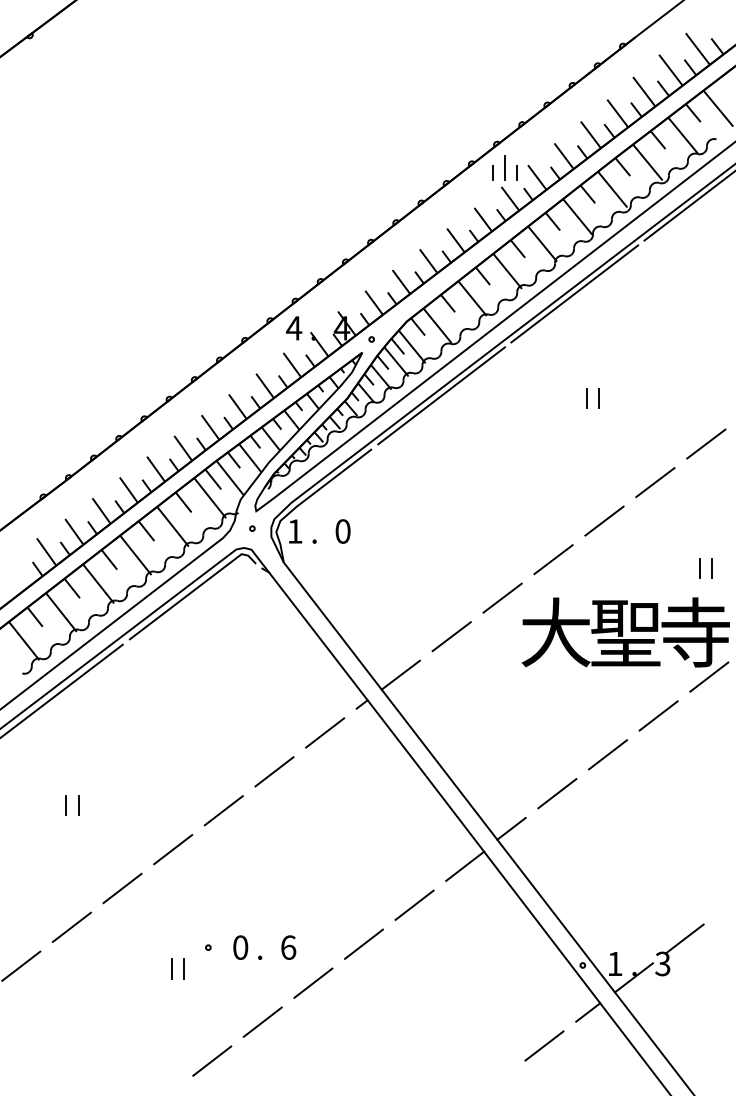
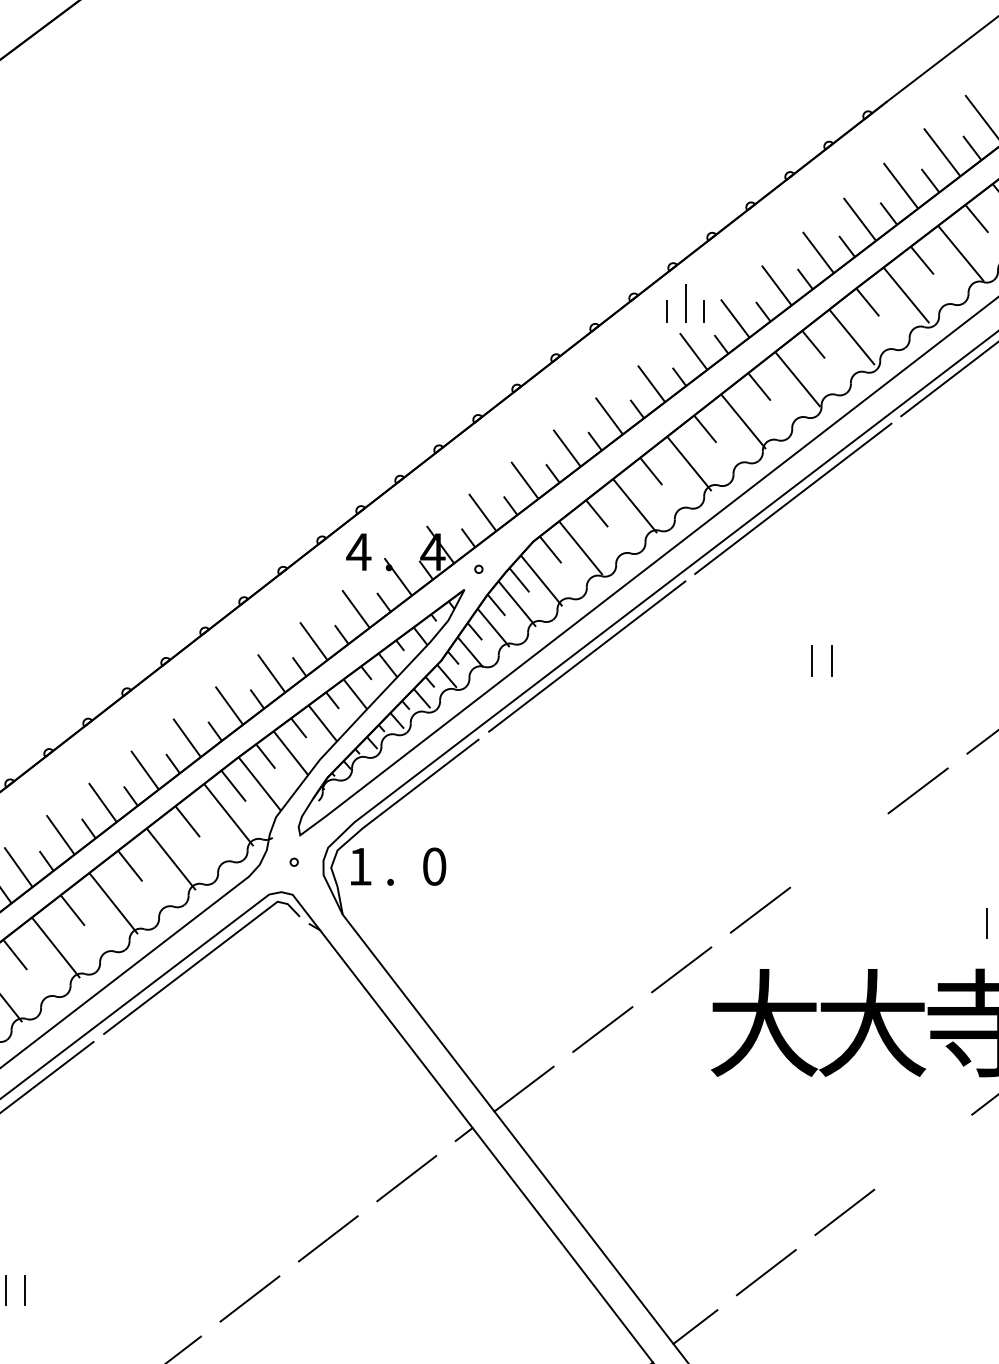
line: (604, 520) -> (839, 849), removed
text: (625, 632) -> (871, 1023), 聖 -> 大
line: (658, 715) -> (922, 1151), removed

